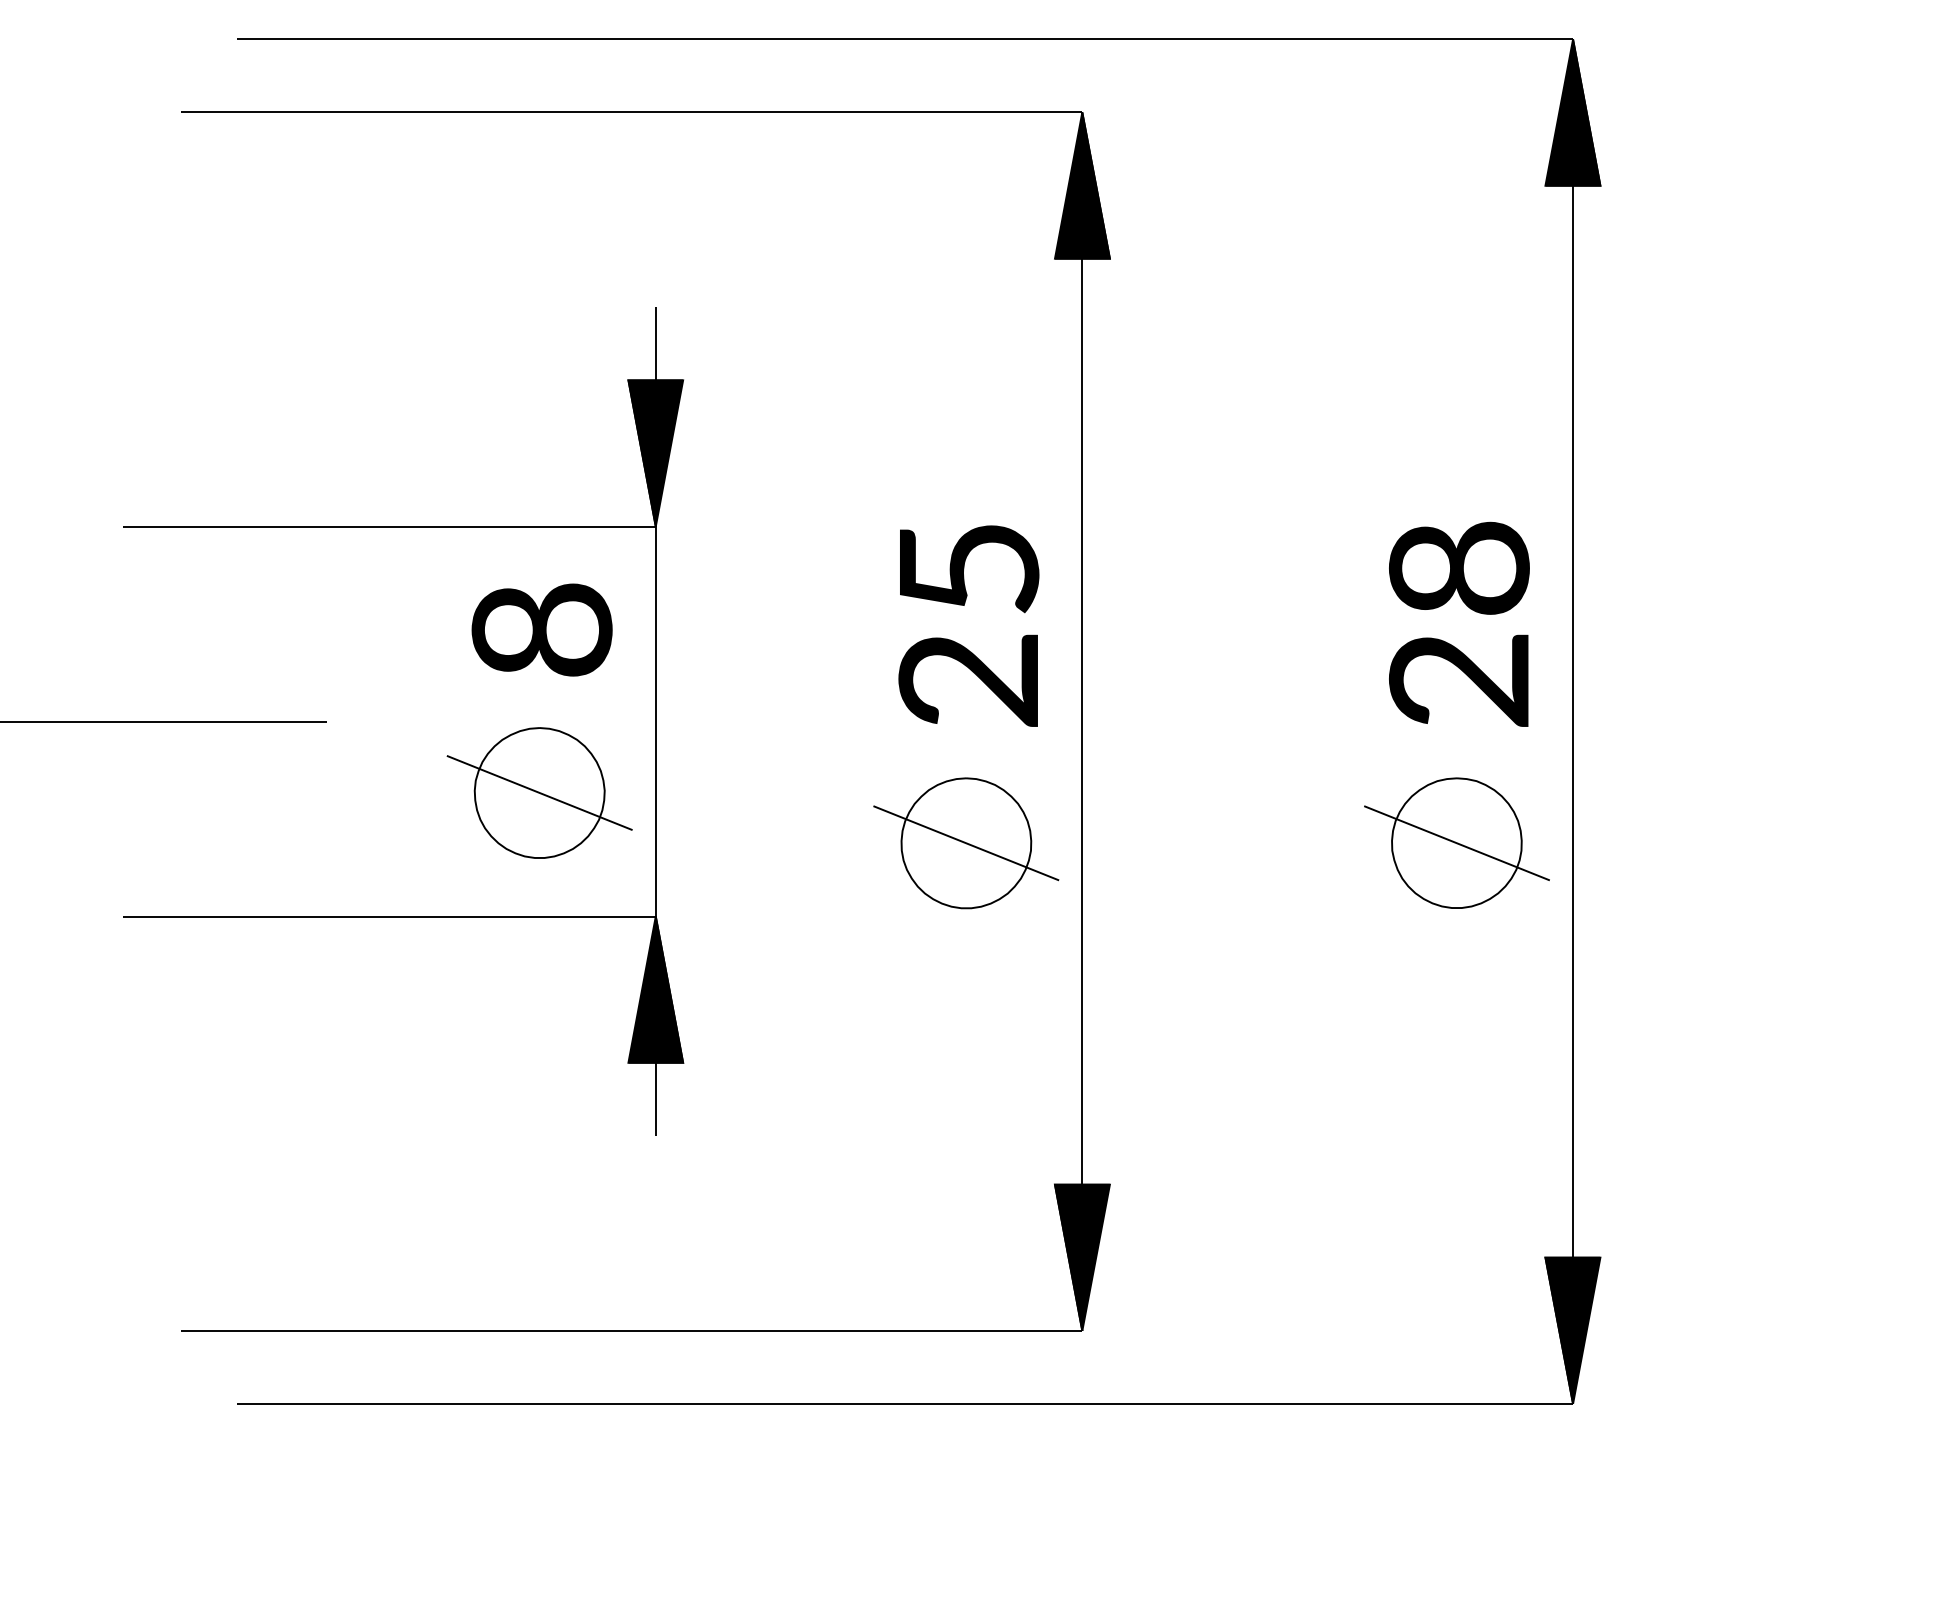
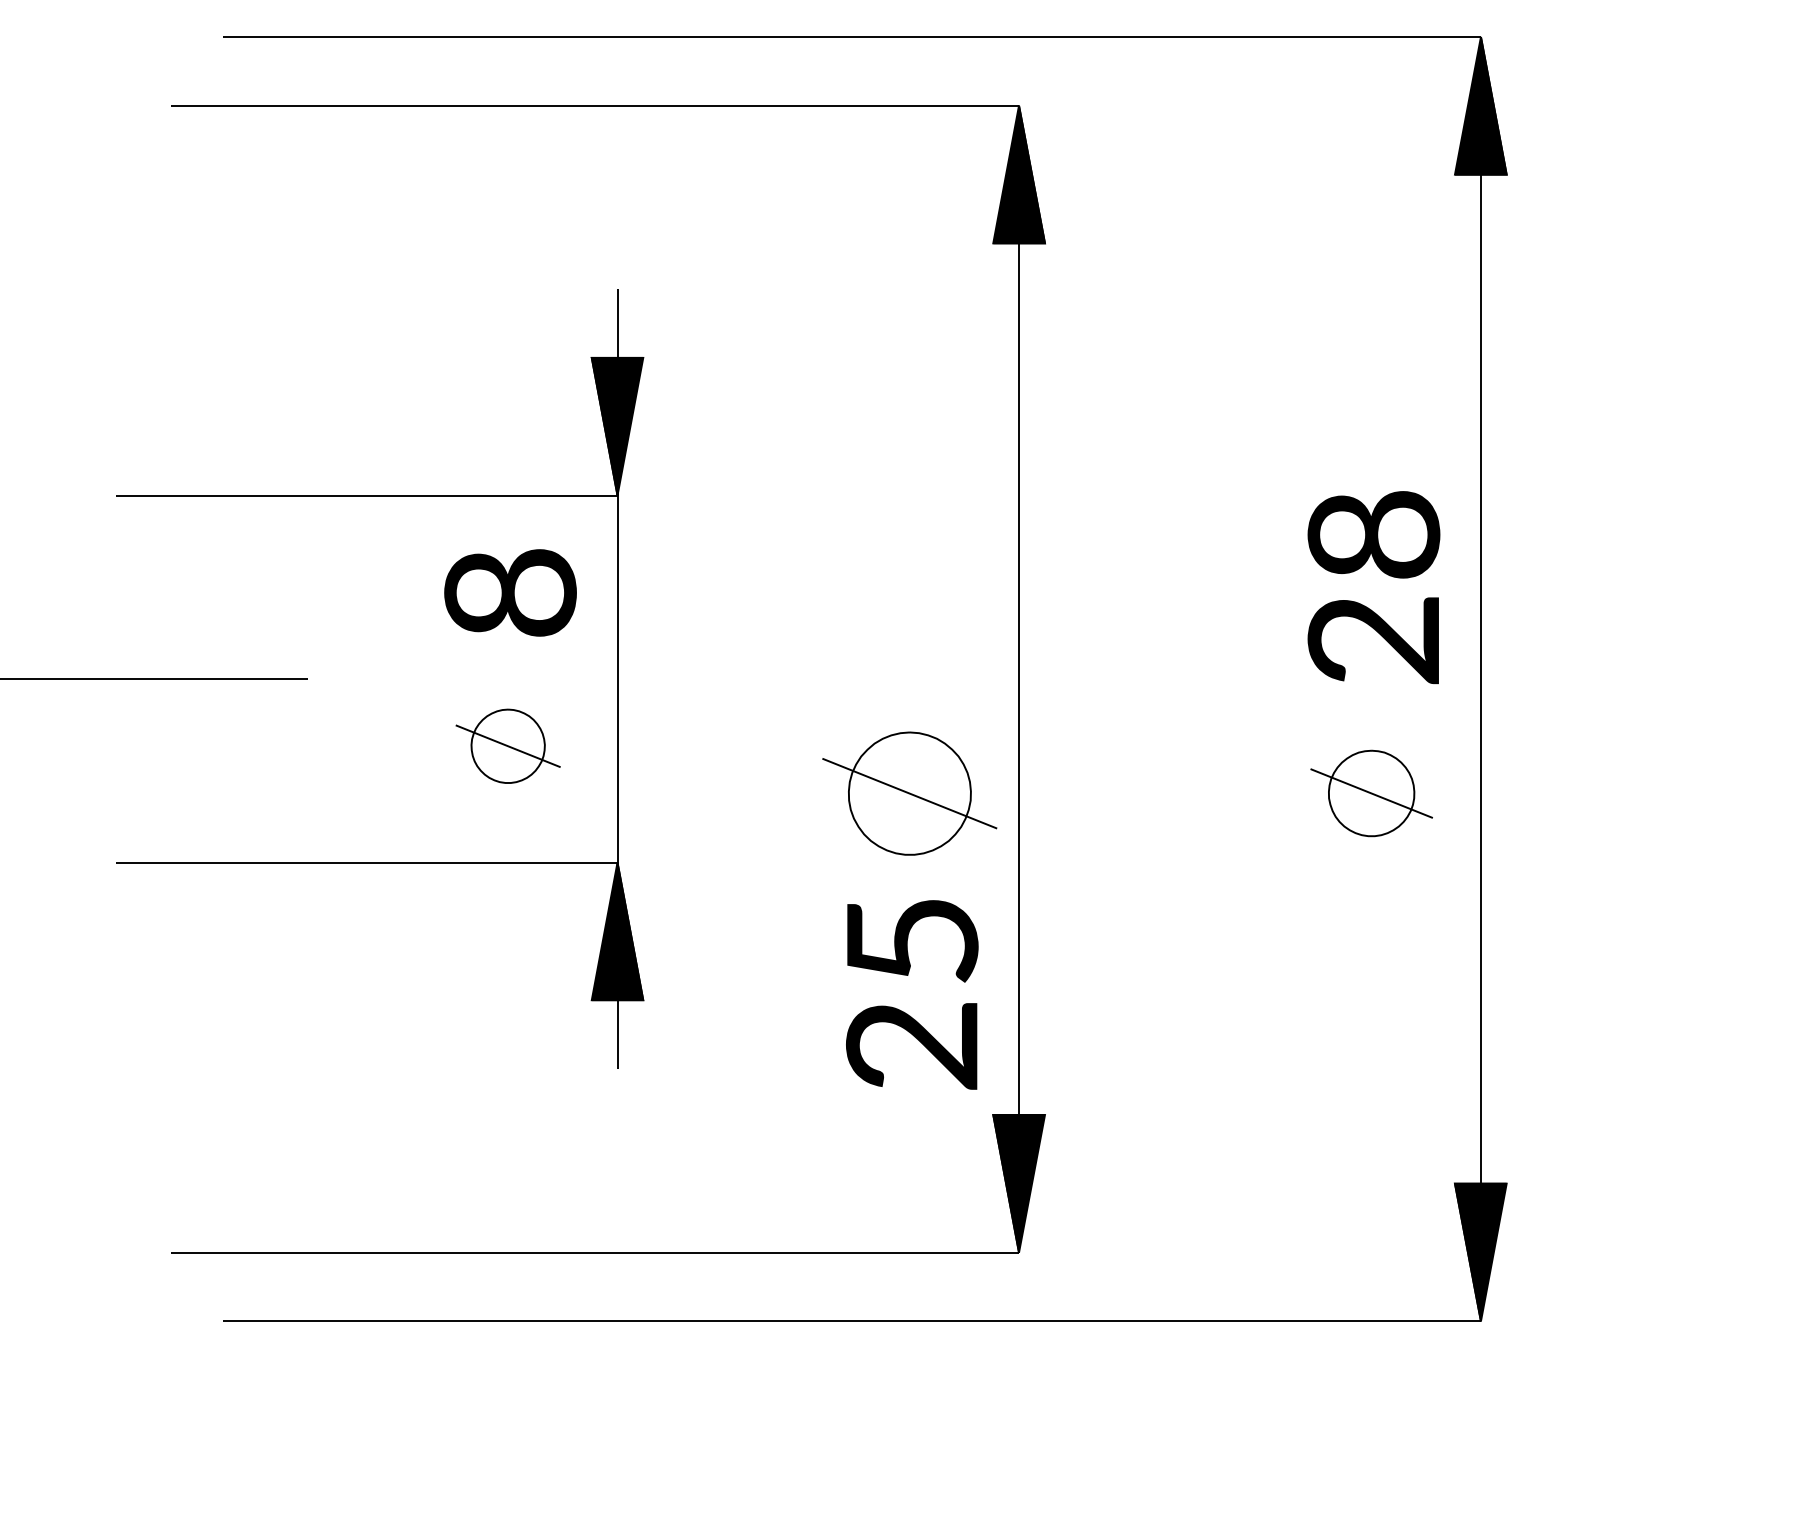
text: (968, 625) -> (911, 994), moved
part: (539, 792) -> (508, 745), size x0.6
part: (1456, 842) -> (1371, 792), size x0.7

